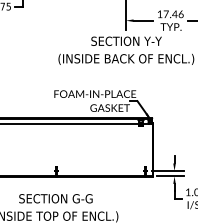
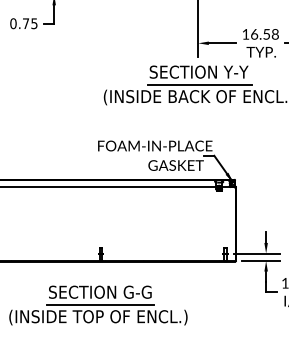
text: (173, 14) -> (264, 34), 17.46 -> 16.58
line: (127, 50) -> (200, 84), added
line: (56, 207) -> (100, 304), added

